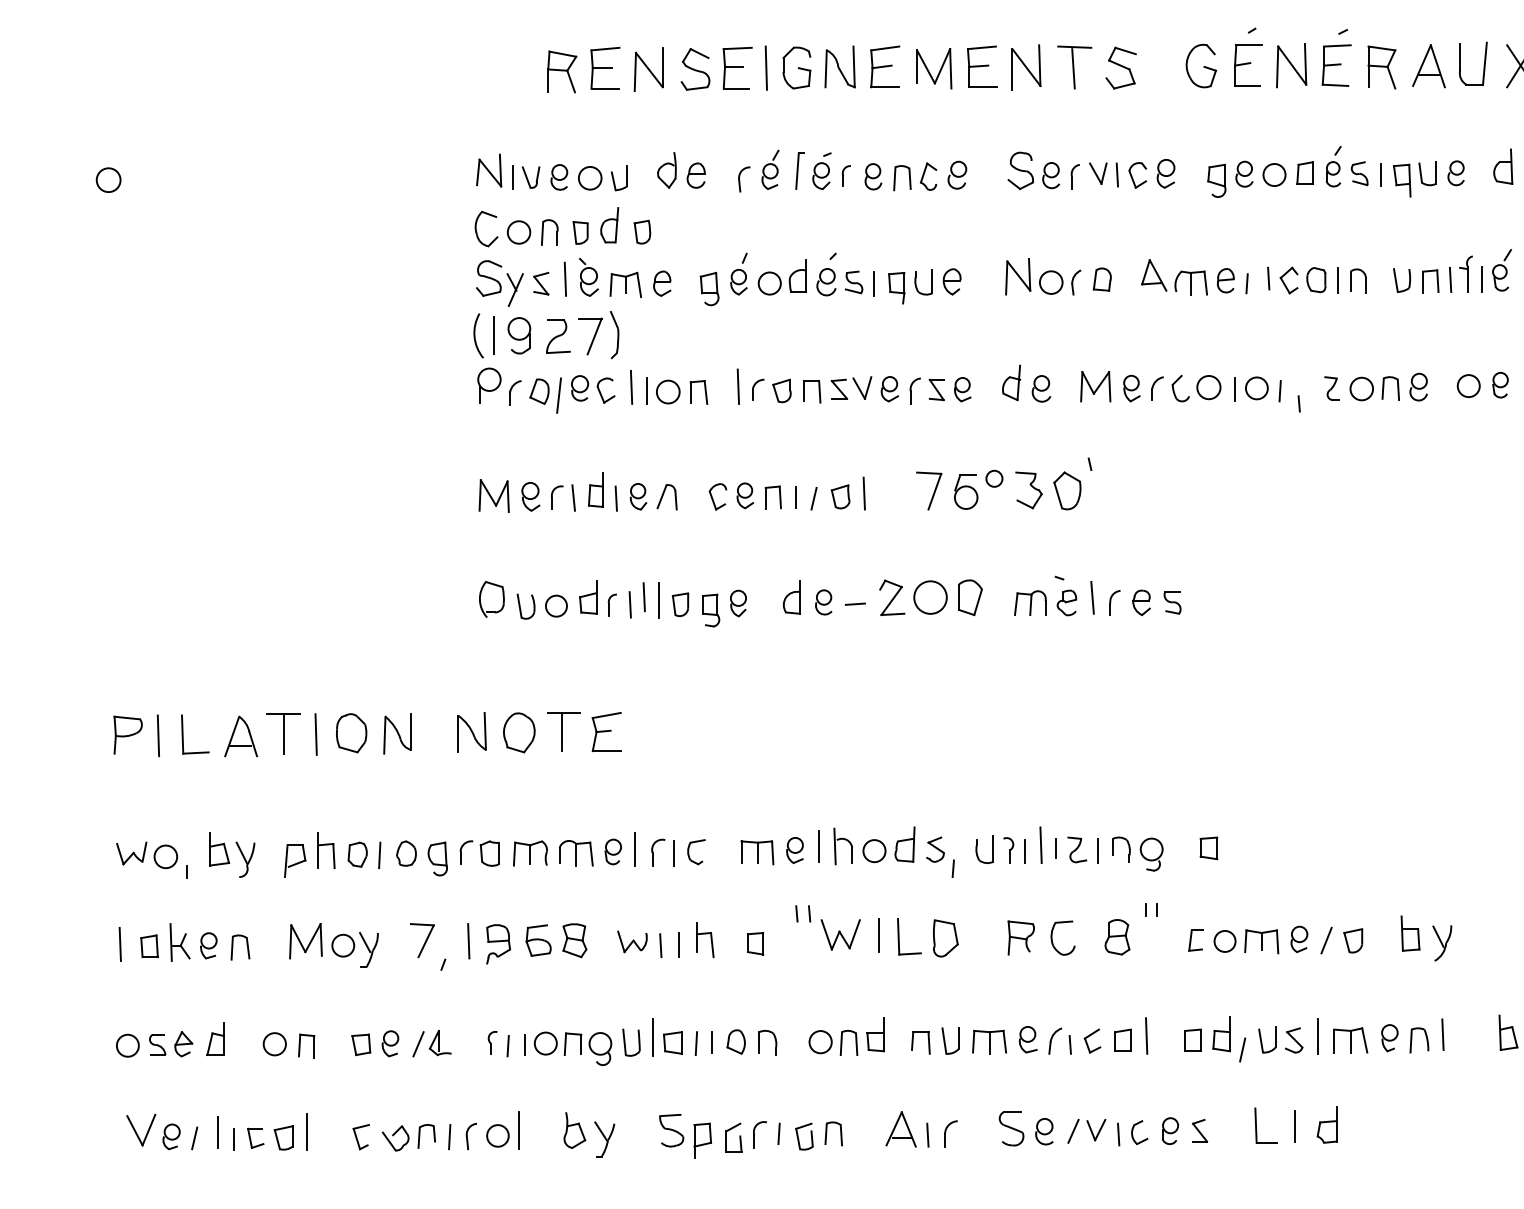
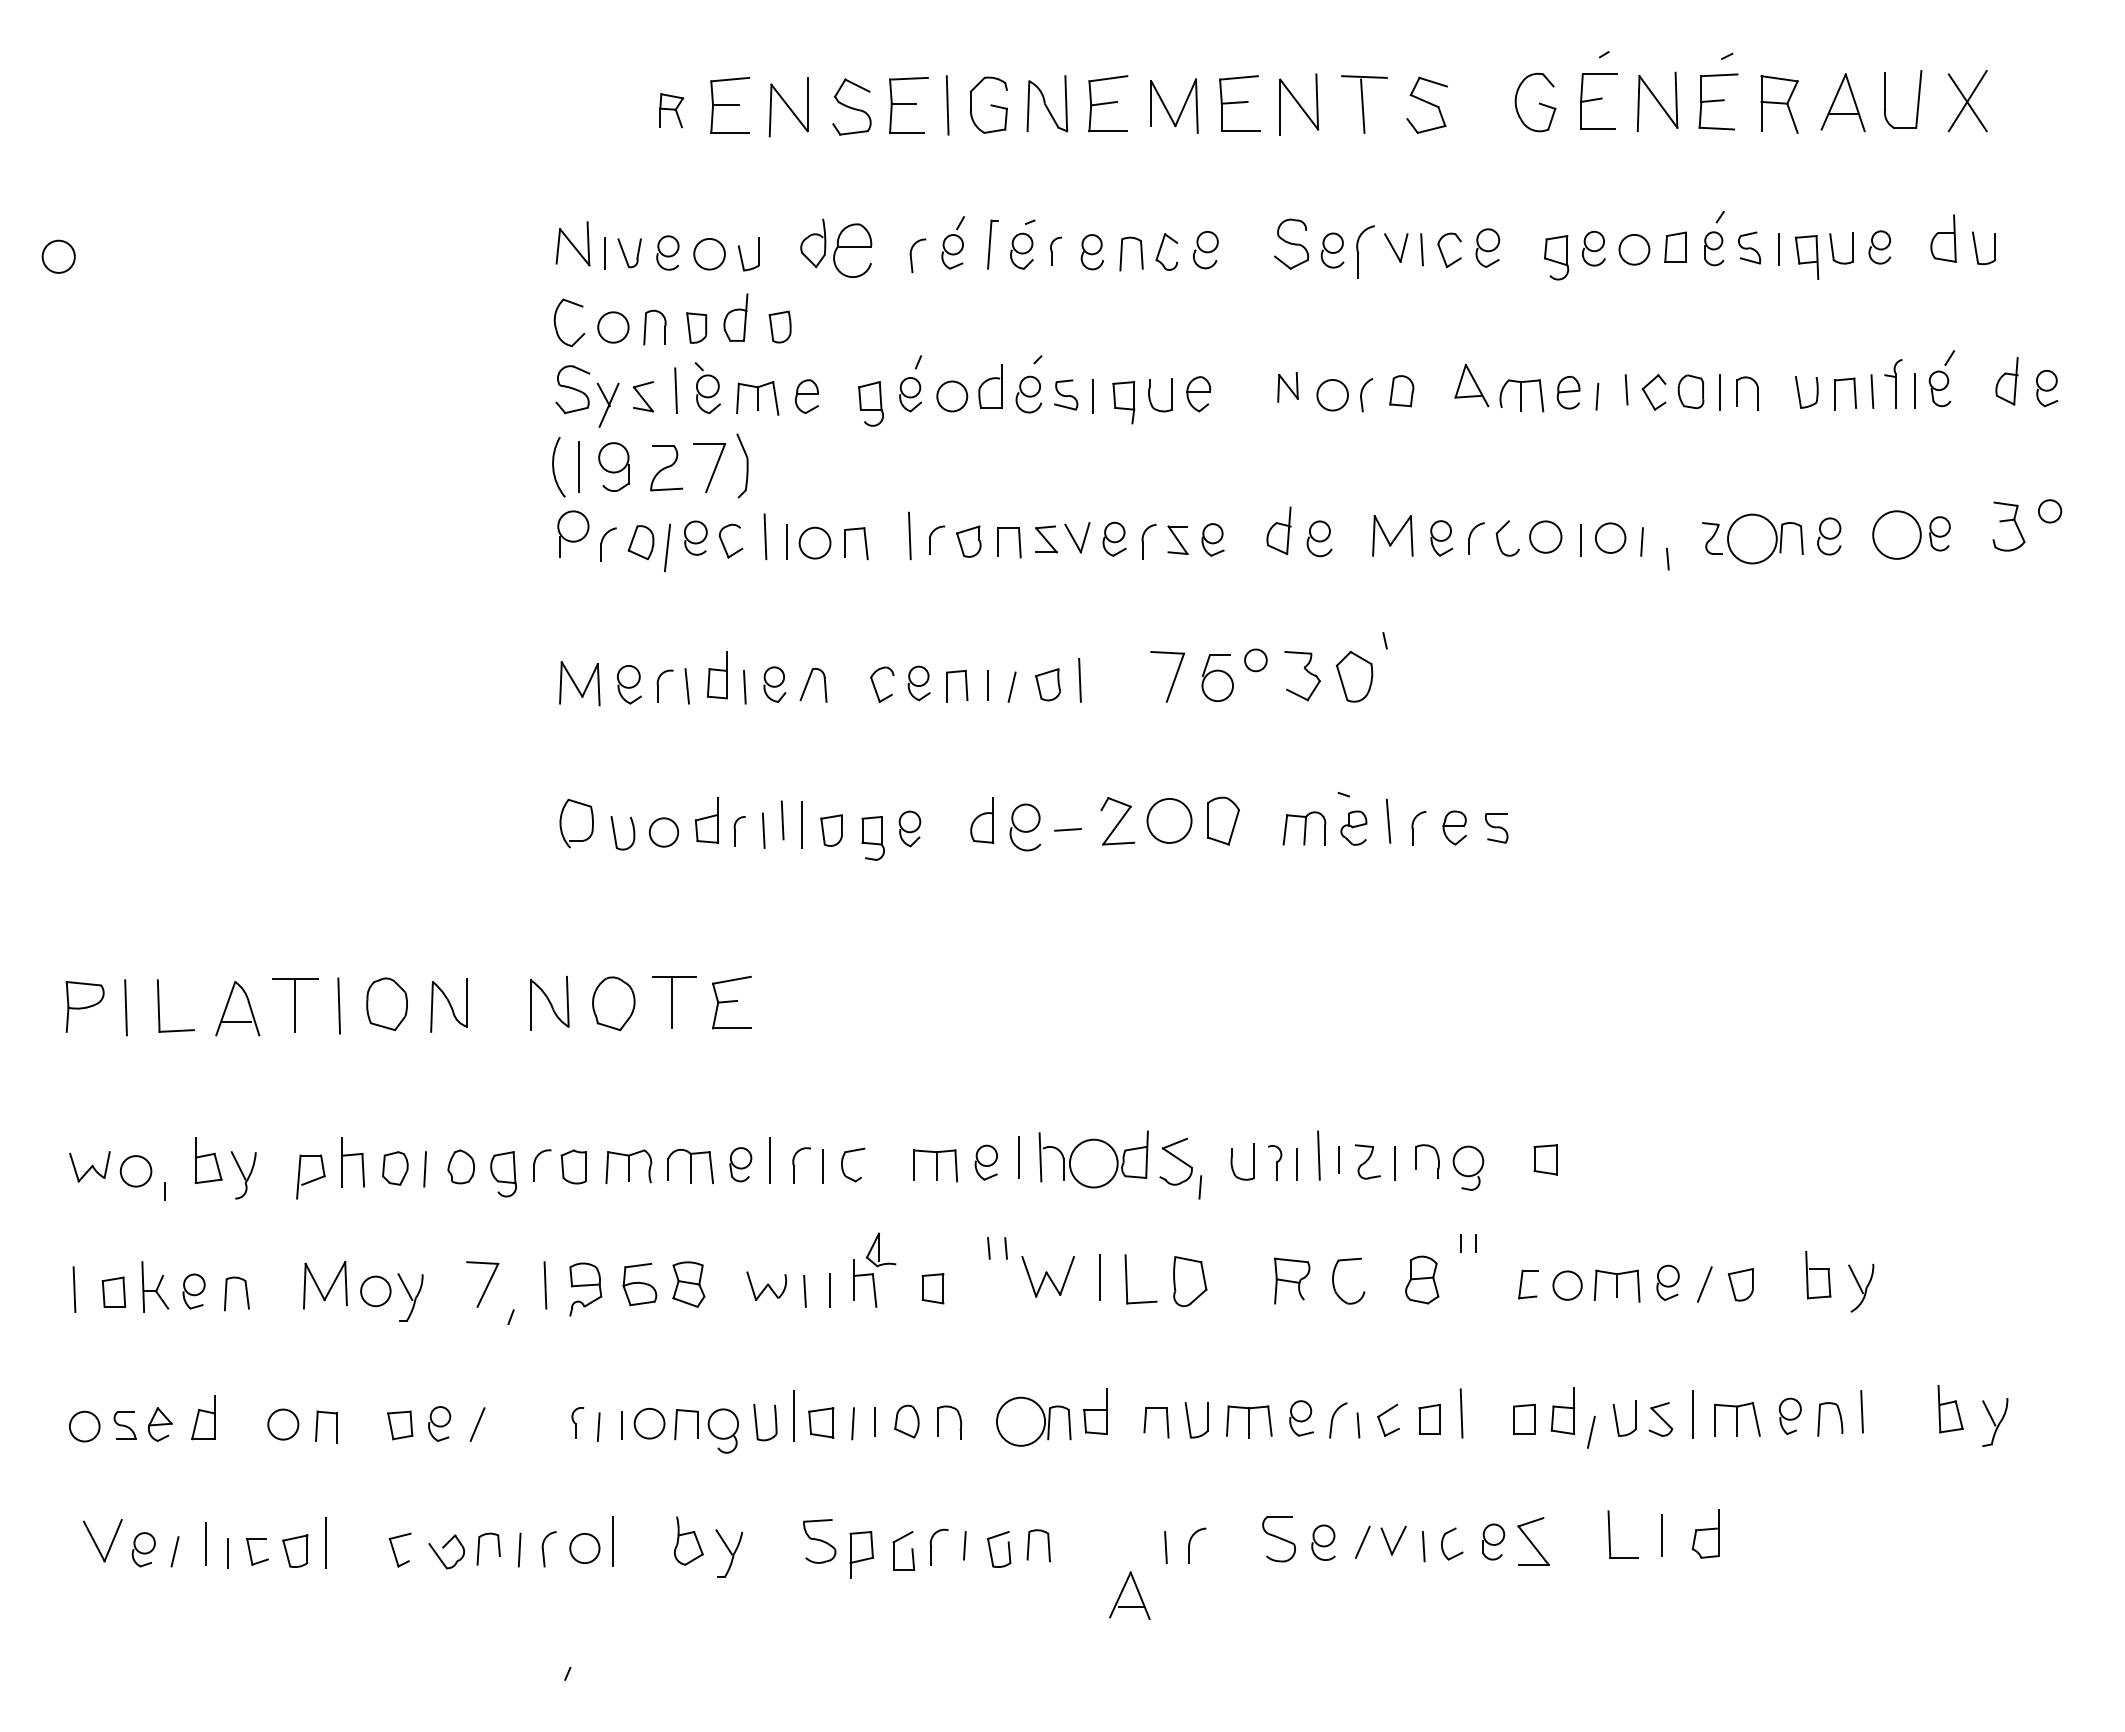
part: (562, 71) -> (671, 110), size x0.6
part: (695, 175) -> (852, 250), size x1.6
part: (1075, 177) -> (1365, 252), size x1.6
part: (1017, 276) -> (1287, 387), size x0.6
circle: (1468, 385) -> (1896, 534), size x1.6
circle: (1361, 388) -> (1752, 538), size x1.6
part: (823, 602) -> (1024, 827), size x1.4
part: (935, 849) -> (1176, 1161), size x1.4
circle: (874, 851) -> (1093, 1163), size x1.6
circle: (820, 1041) -> (1021, 1421), size x1.6
part: (439, 1042) -> (880, 1249), moved
part: (895, 1127) -> (1122, 1593), moved
part: (1199, 1130) -> (1533, 1541), size x1.6

